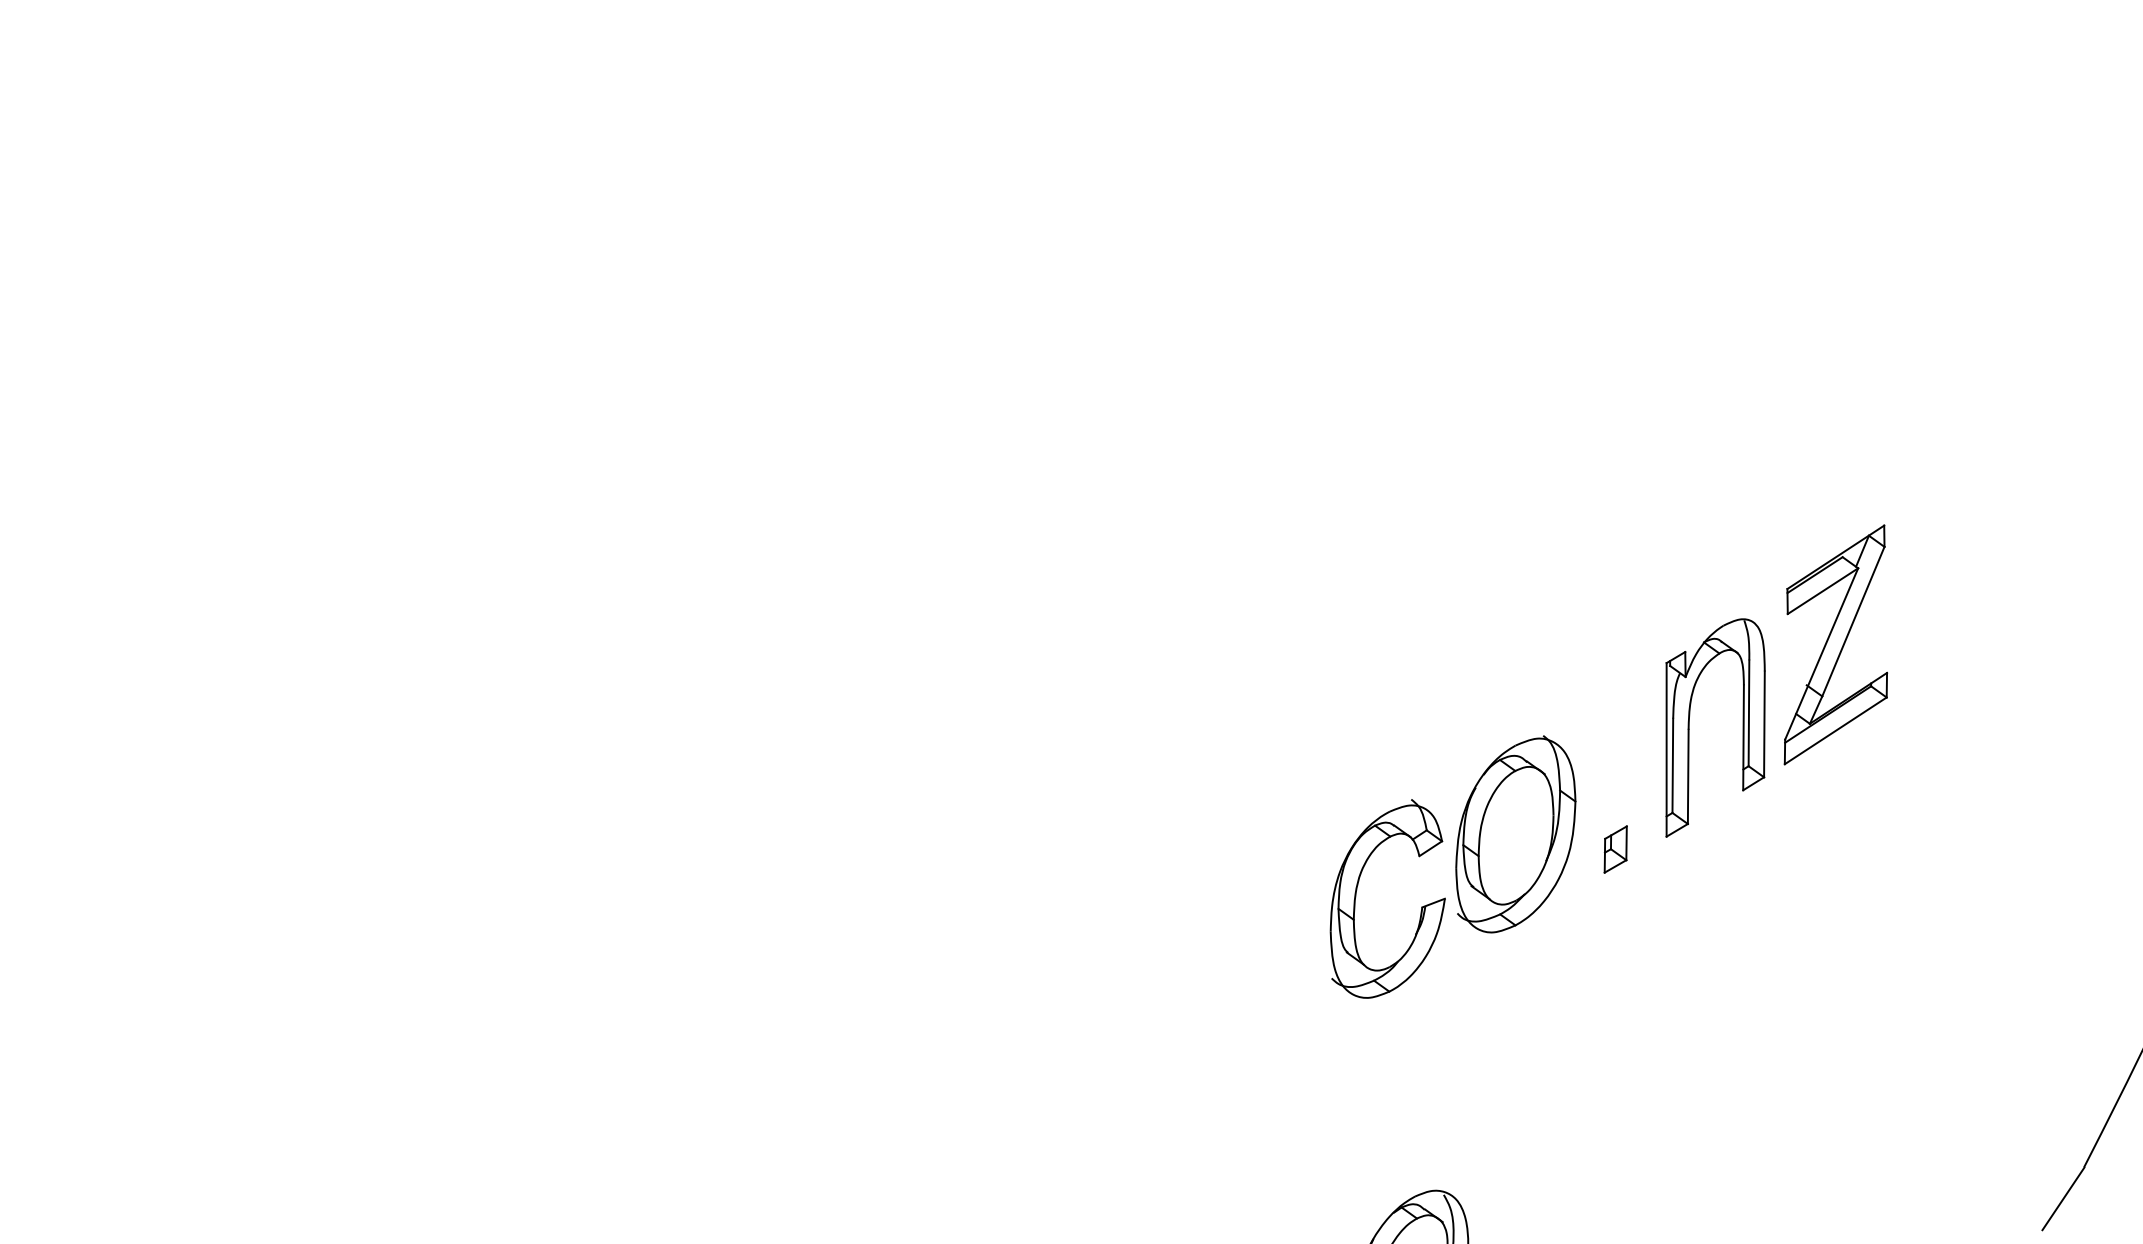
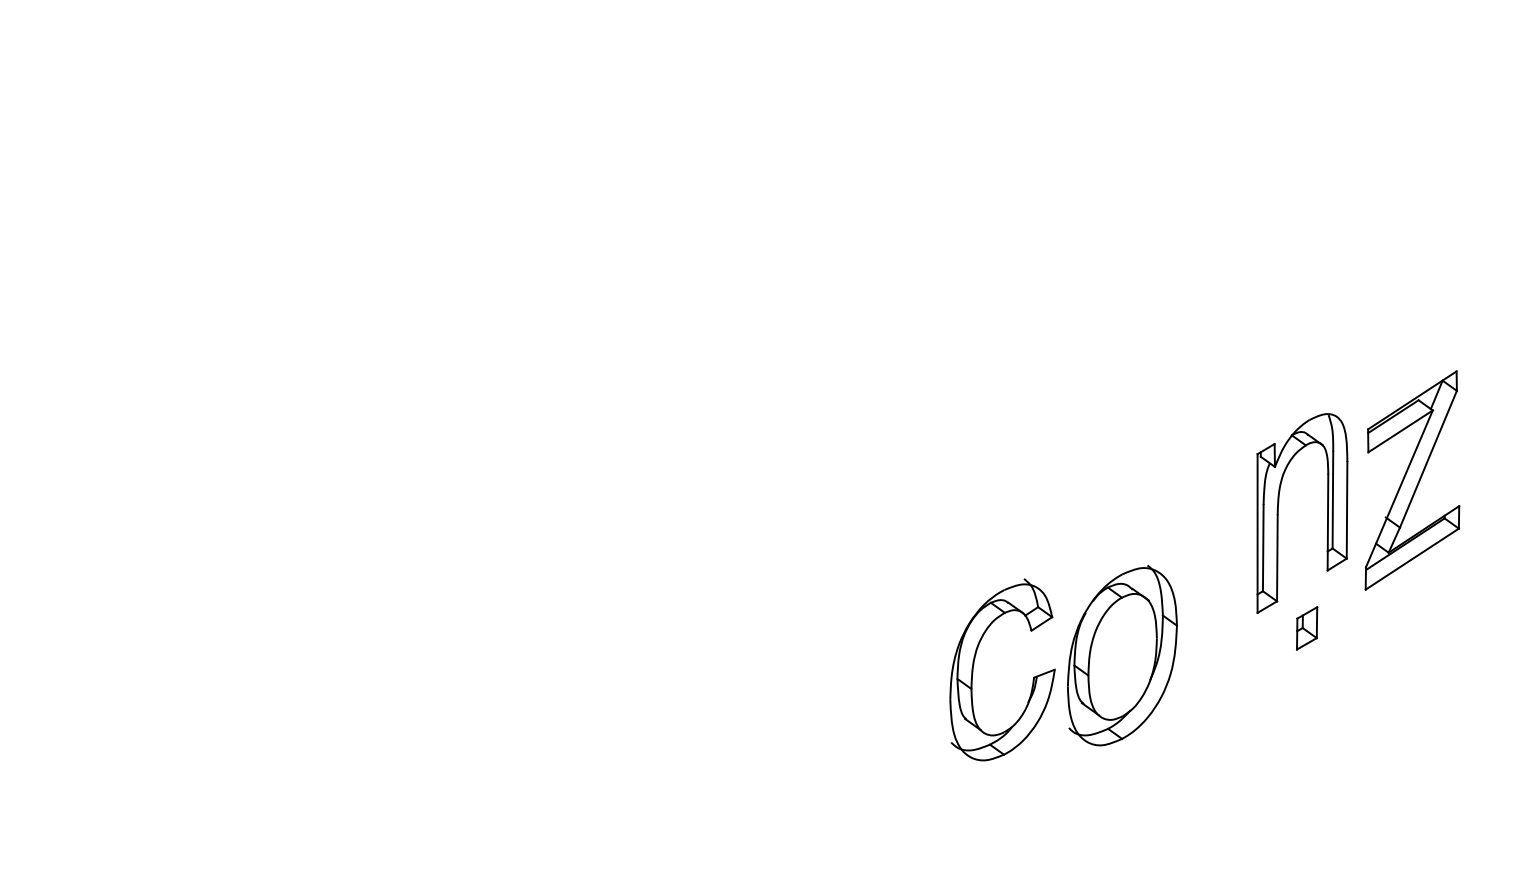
part: (1835, 644) -> (1412, 480), moved
part: (1515, 834) -> (1122, 655), moved
part: (1615, 849) -> (1306, 628), moved

